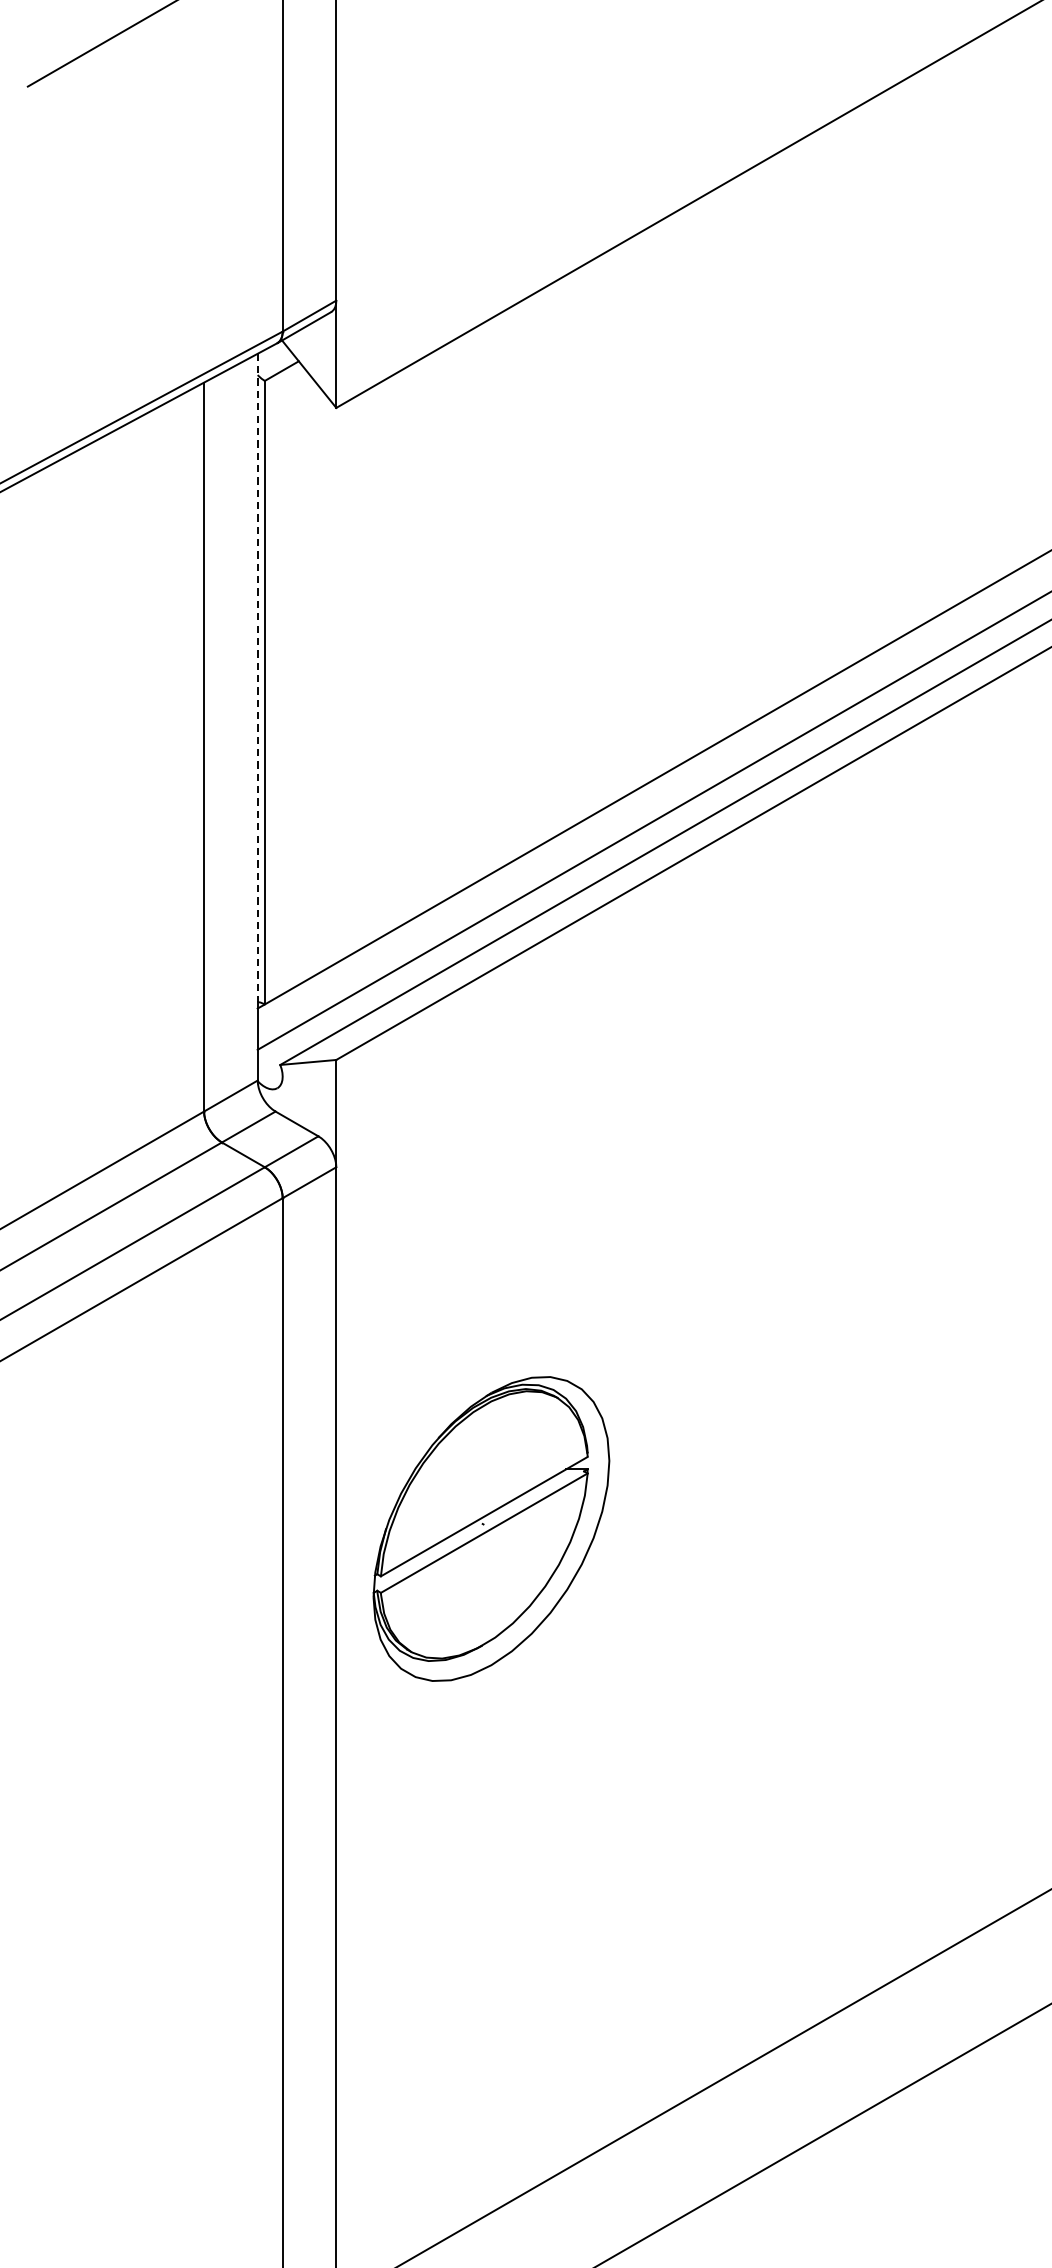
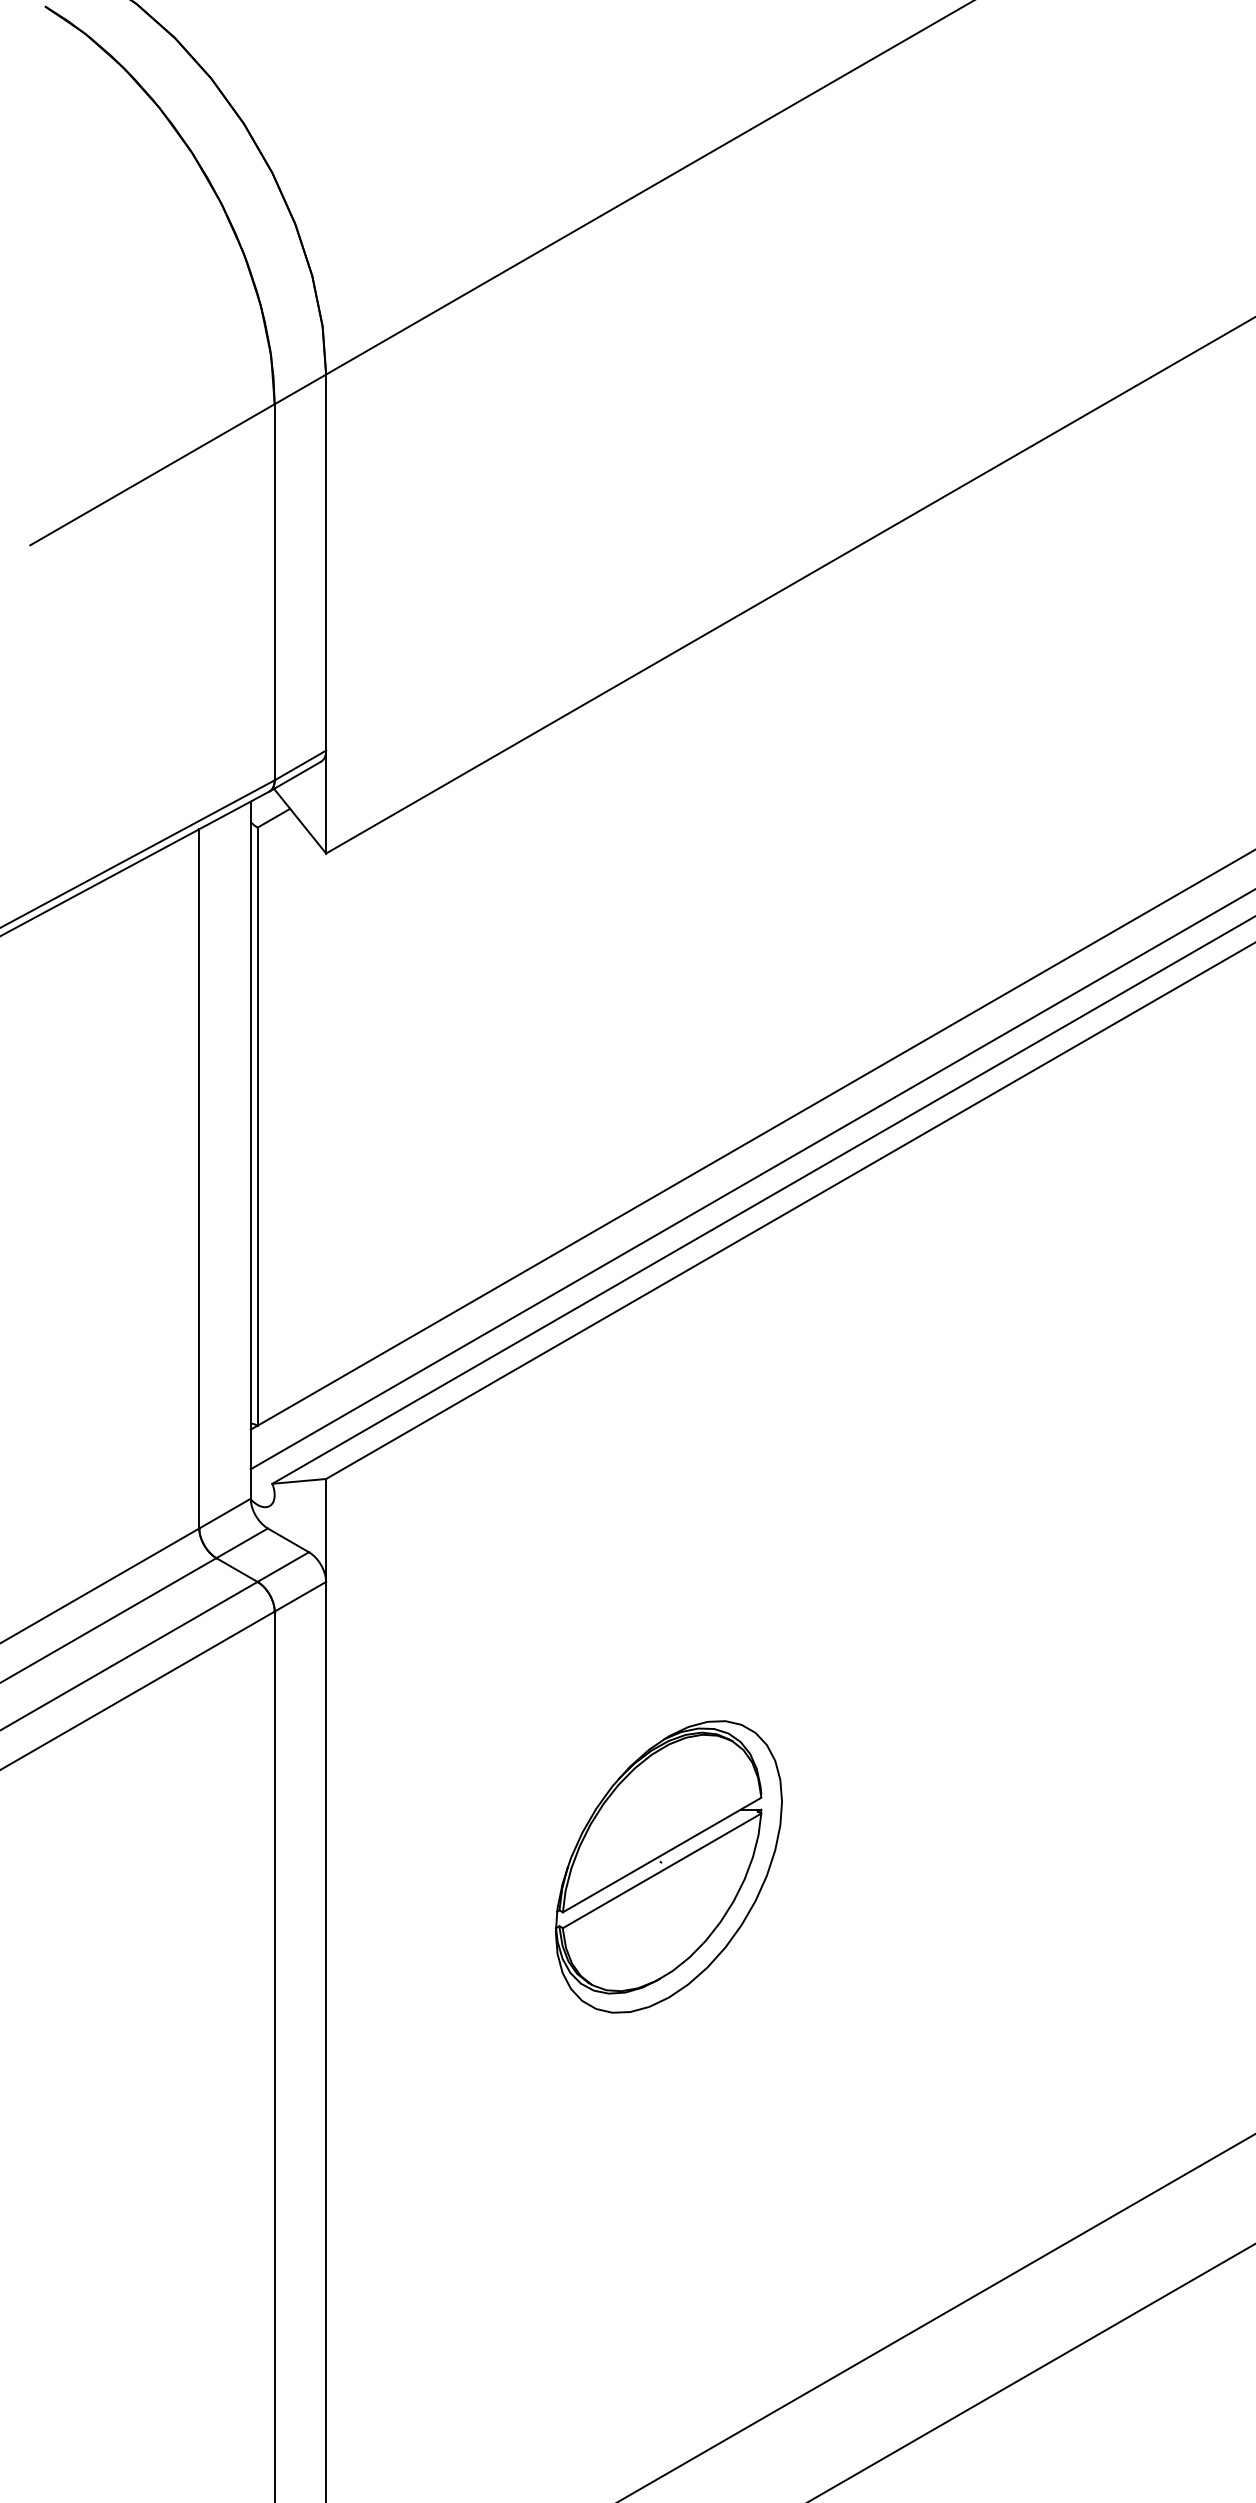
line: (257, 677) -> (250, 1112), dashed -> solid
part: (490, 1528) -> (668, 1866), moved

